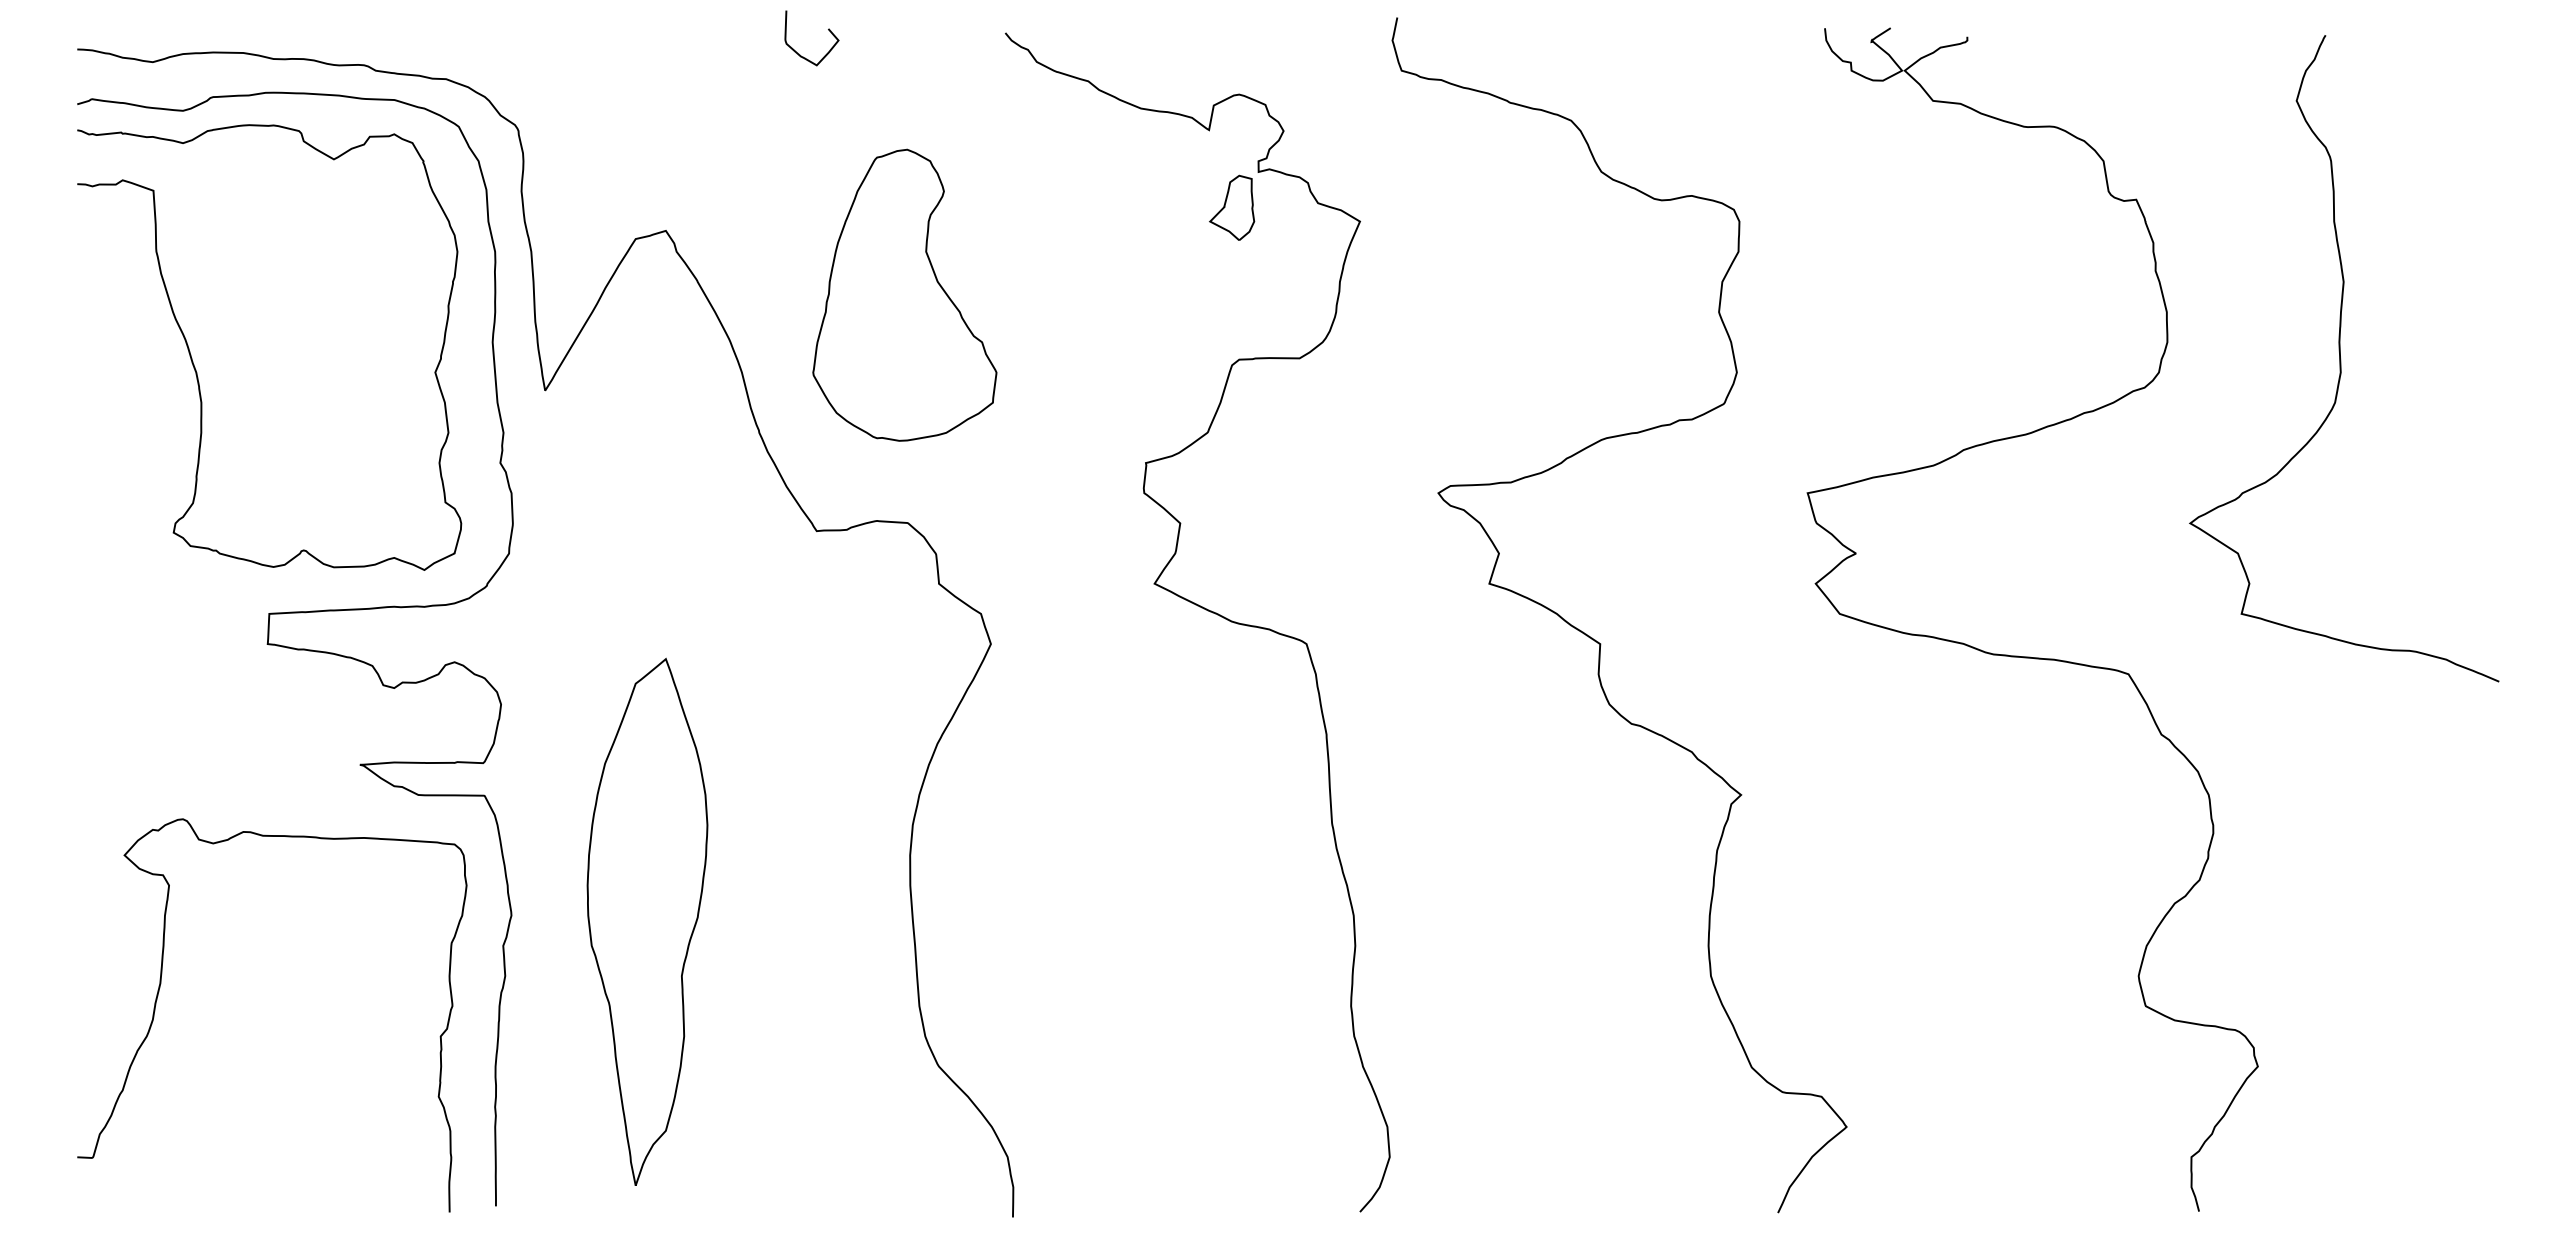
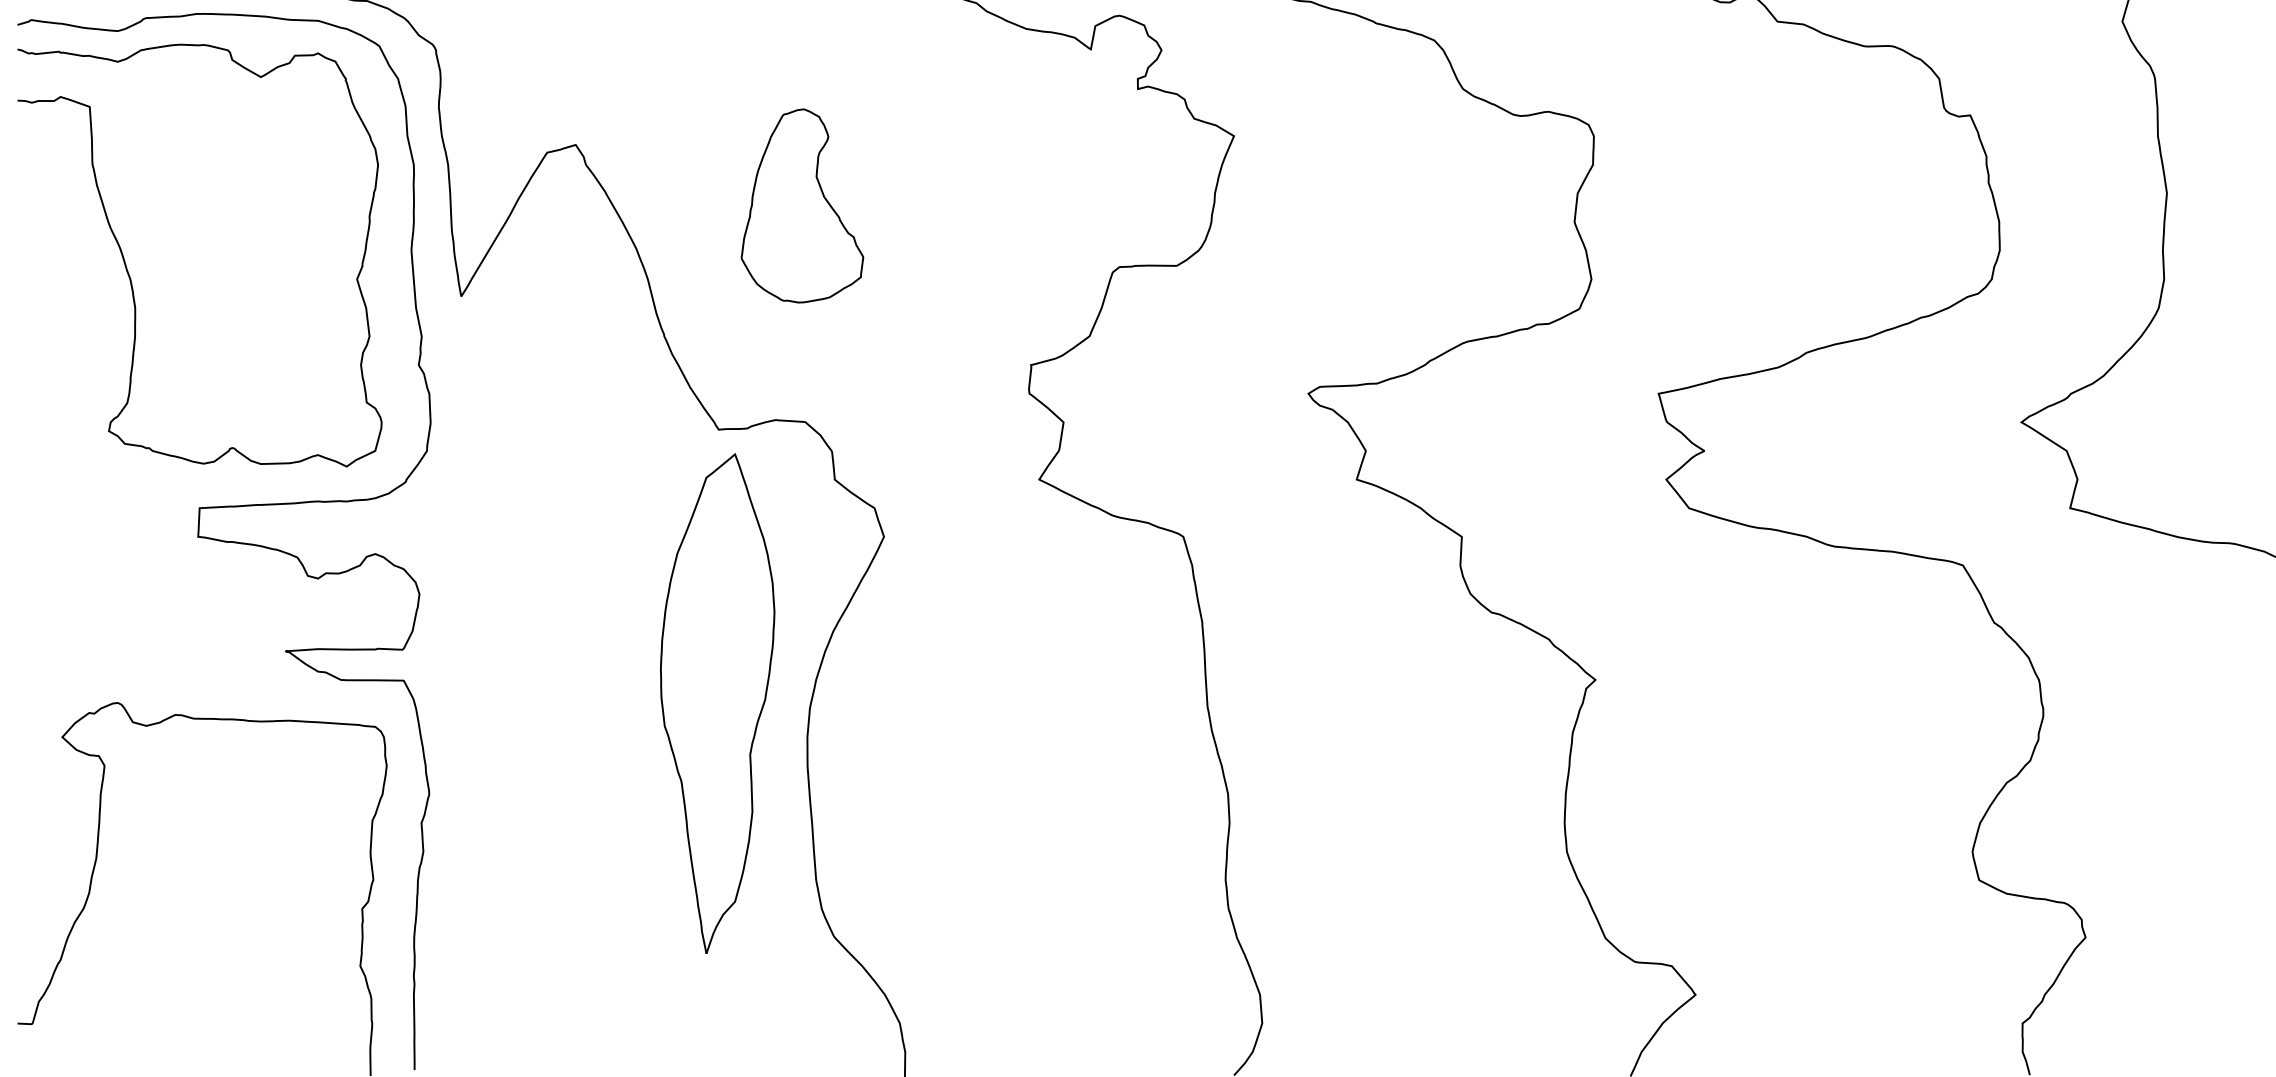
part: (1232, 207) -> (1113, 122), removed
part: (904, 294) -> (802, 205), size x0.7
part: (647, 921) -> (717, 703), moved

